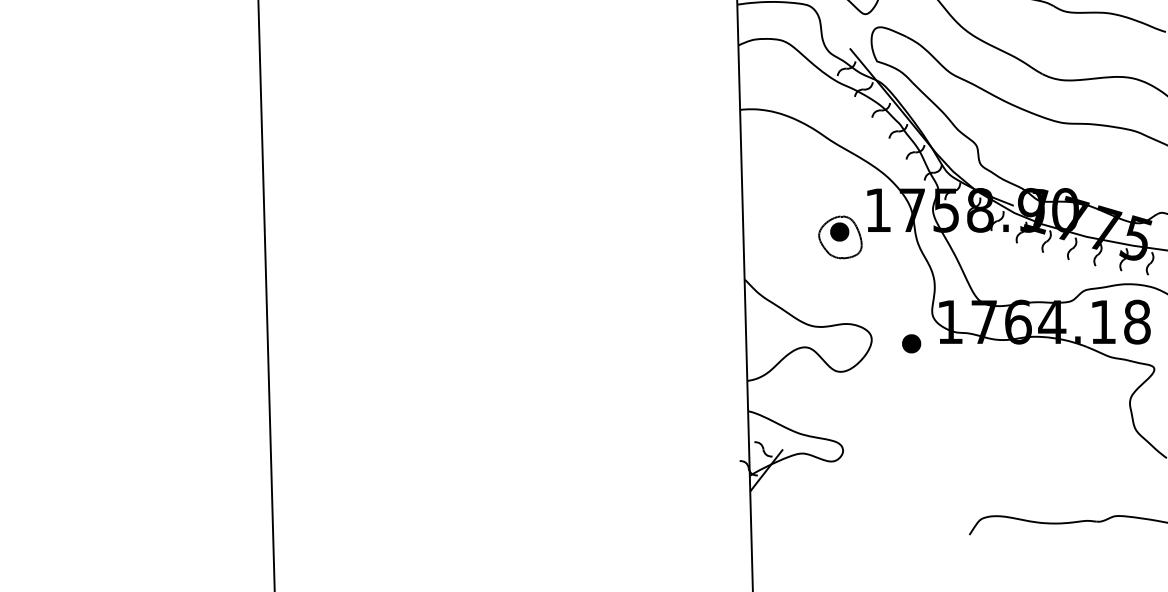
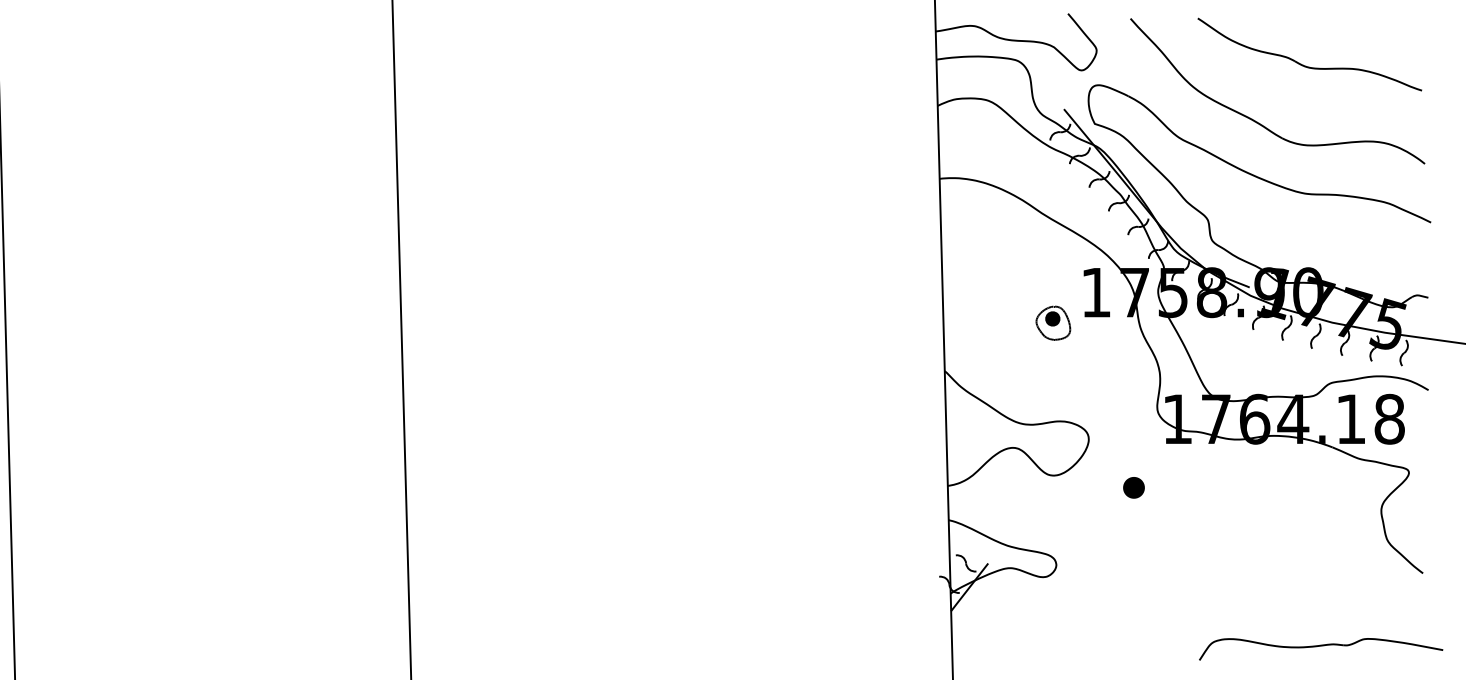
part: (840, 236) -> (1053, 322), size x0.7
part: (911, 343) -> (1133, 487), moved

